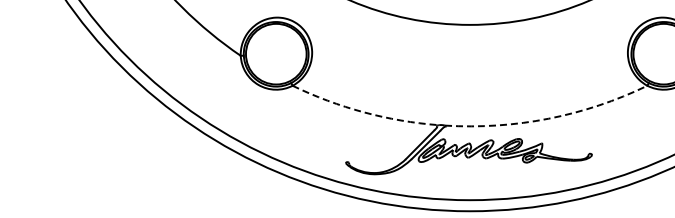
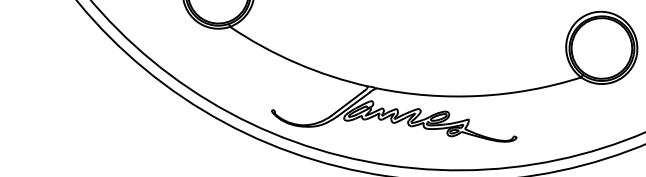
arc: (363, 112) -> (296, 63), dashed -> solid
arc: (548, 118) -> (478, 95), dashed -> solid

